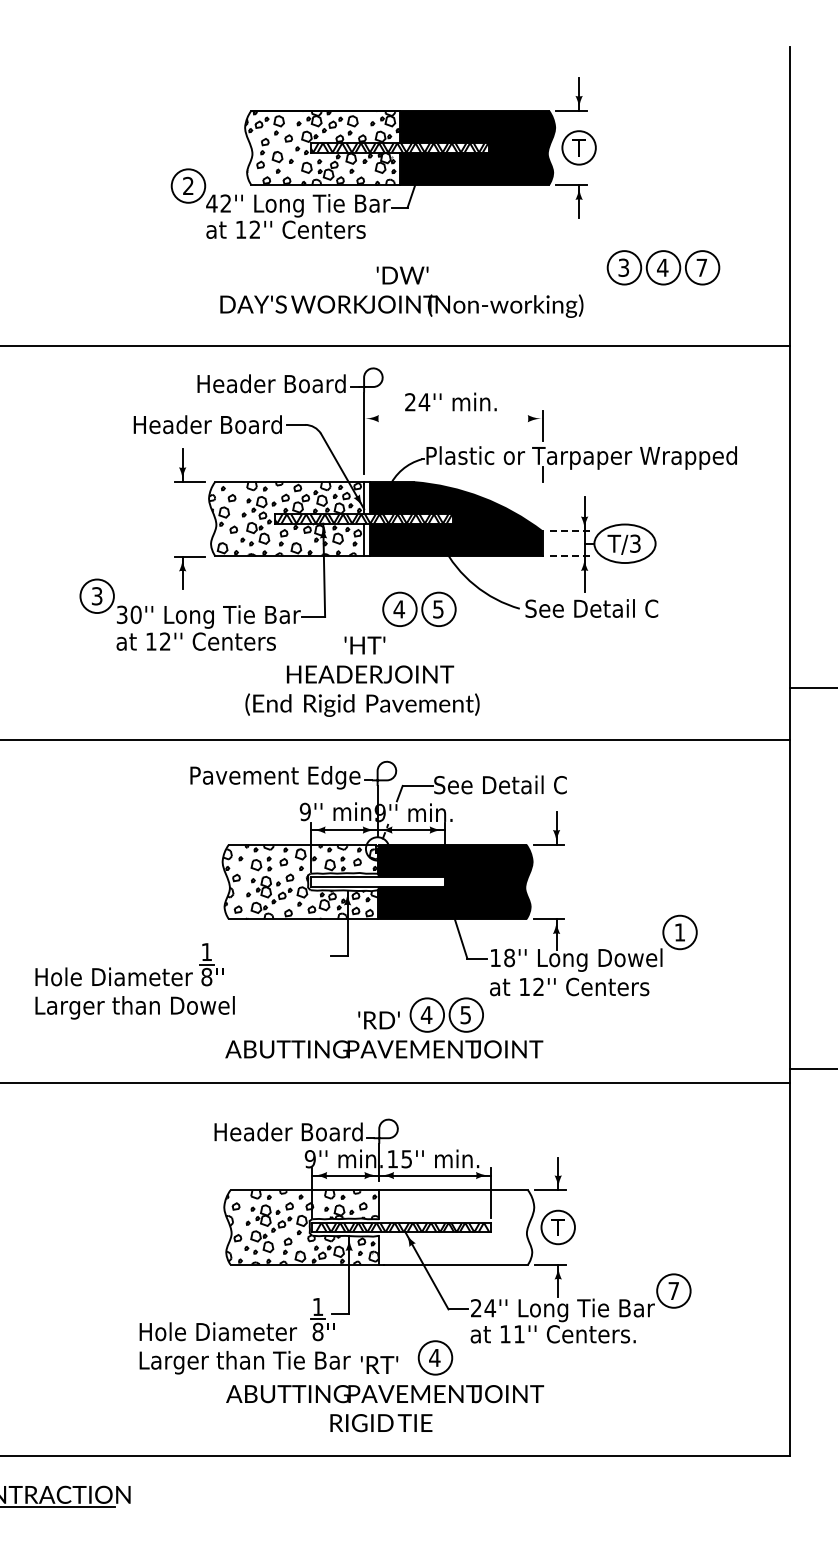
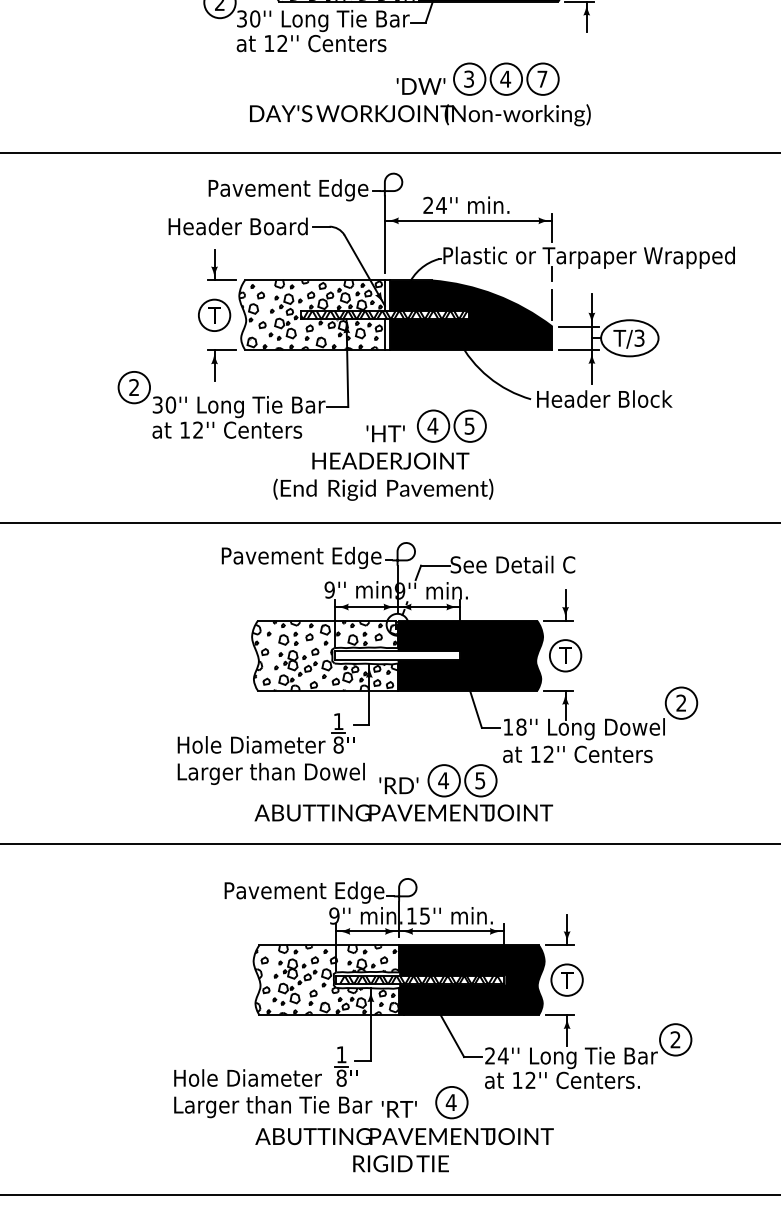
text: (218, 203) -> (248, 18), 42'' -> 30''
part: (663, 267) -> (506, 78), moved
text: (261, 385) -> (288, 189), Header Board -> Pavement Edge
line: (453, 418) -> (468, 220), added
line: (542, 507) -> (552, 304), added
part: (182, 518) -> (214, 314), added
line: (571, 531) -> (579, 326), dashed -> solid
line: (571, 556) -> (579, 350), dashed -> solid
text: (97, 596) -> (134, 387), 3 -> 2
part: (419, 608) -> (451, 425), moved
text: (597, 608) -> (603, 399), See Detail C -> Header Block
part: (556, 881) -> (565, 655), added
text: (679, 932) -> (680, 703), 1 -> 2
part: (134, 981) -> (270, 749), moved
text: (278, 1134) -> (304, 892), Header Board -> Pavement Edge
fill: (456, 1227) -> (471, 980), added
text: (673, 1290) -> (675, 1039), 7 -> 2
text: (519, 1334) -> (530, 1080), 11'' -> 12''

